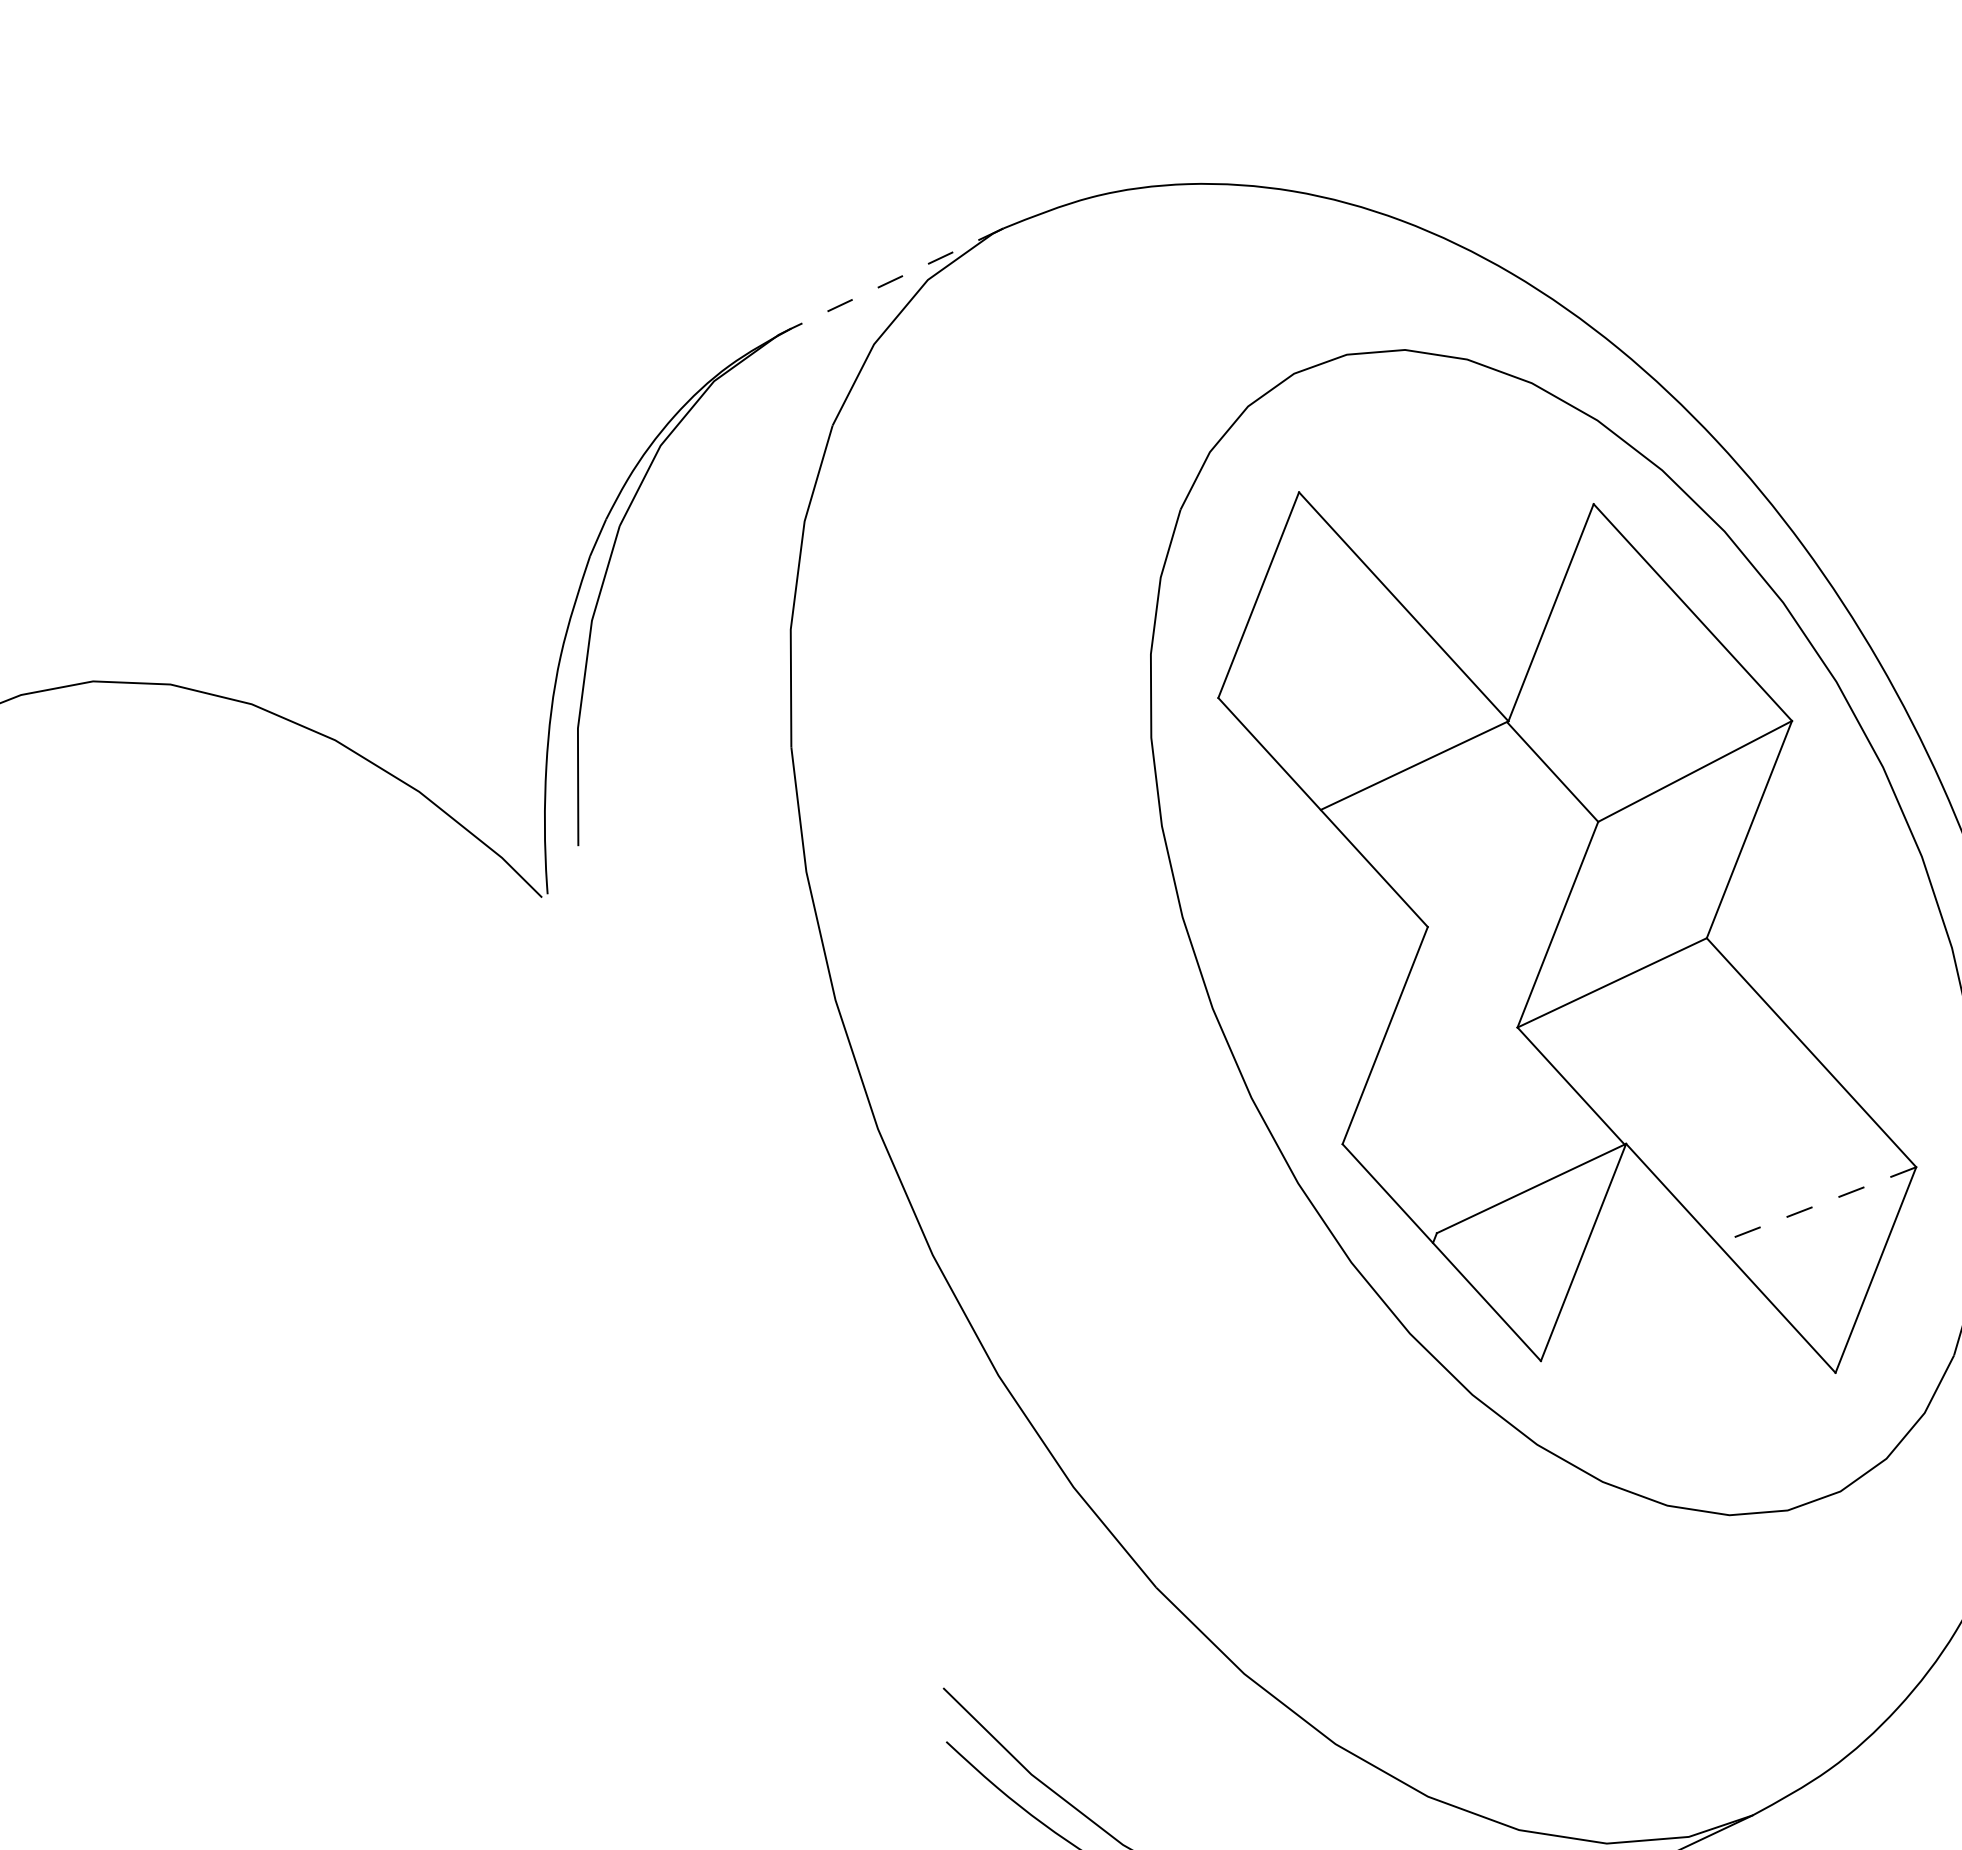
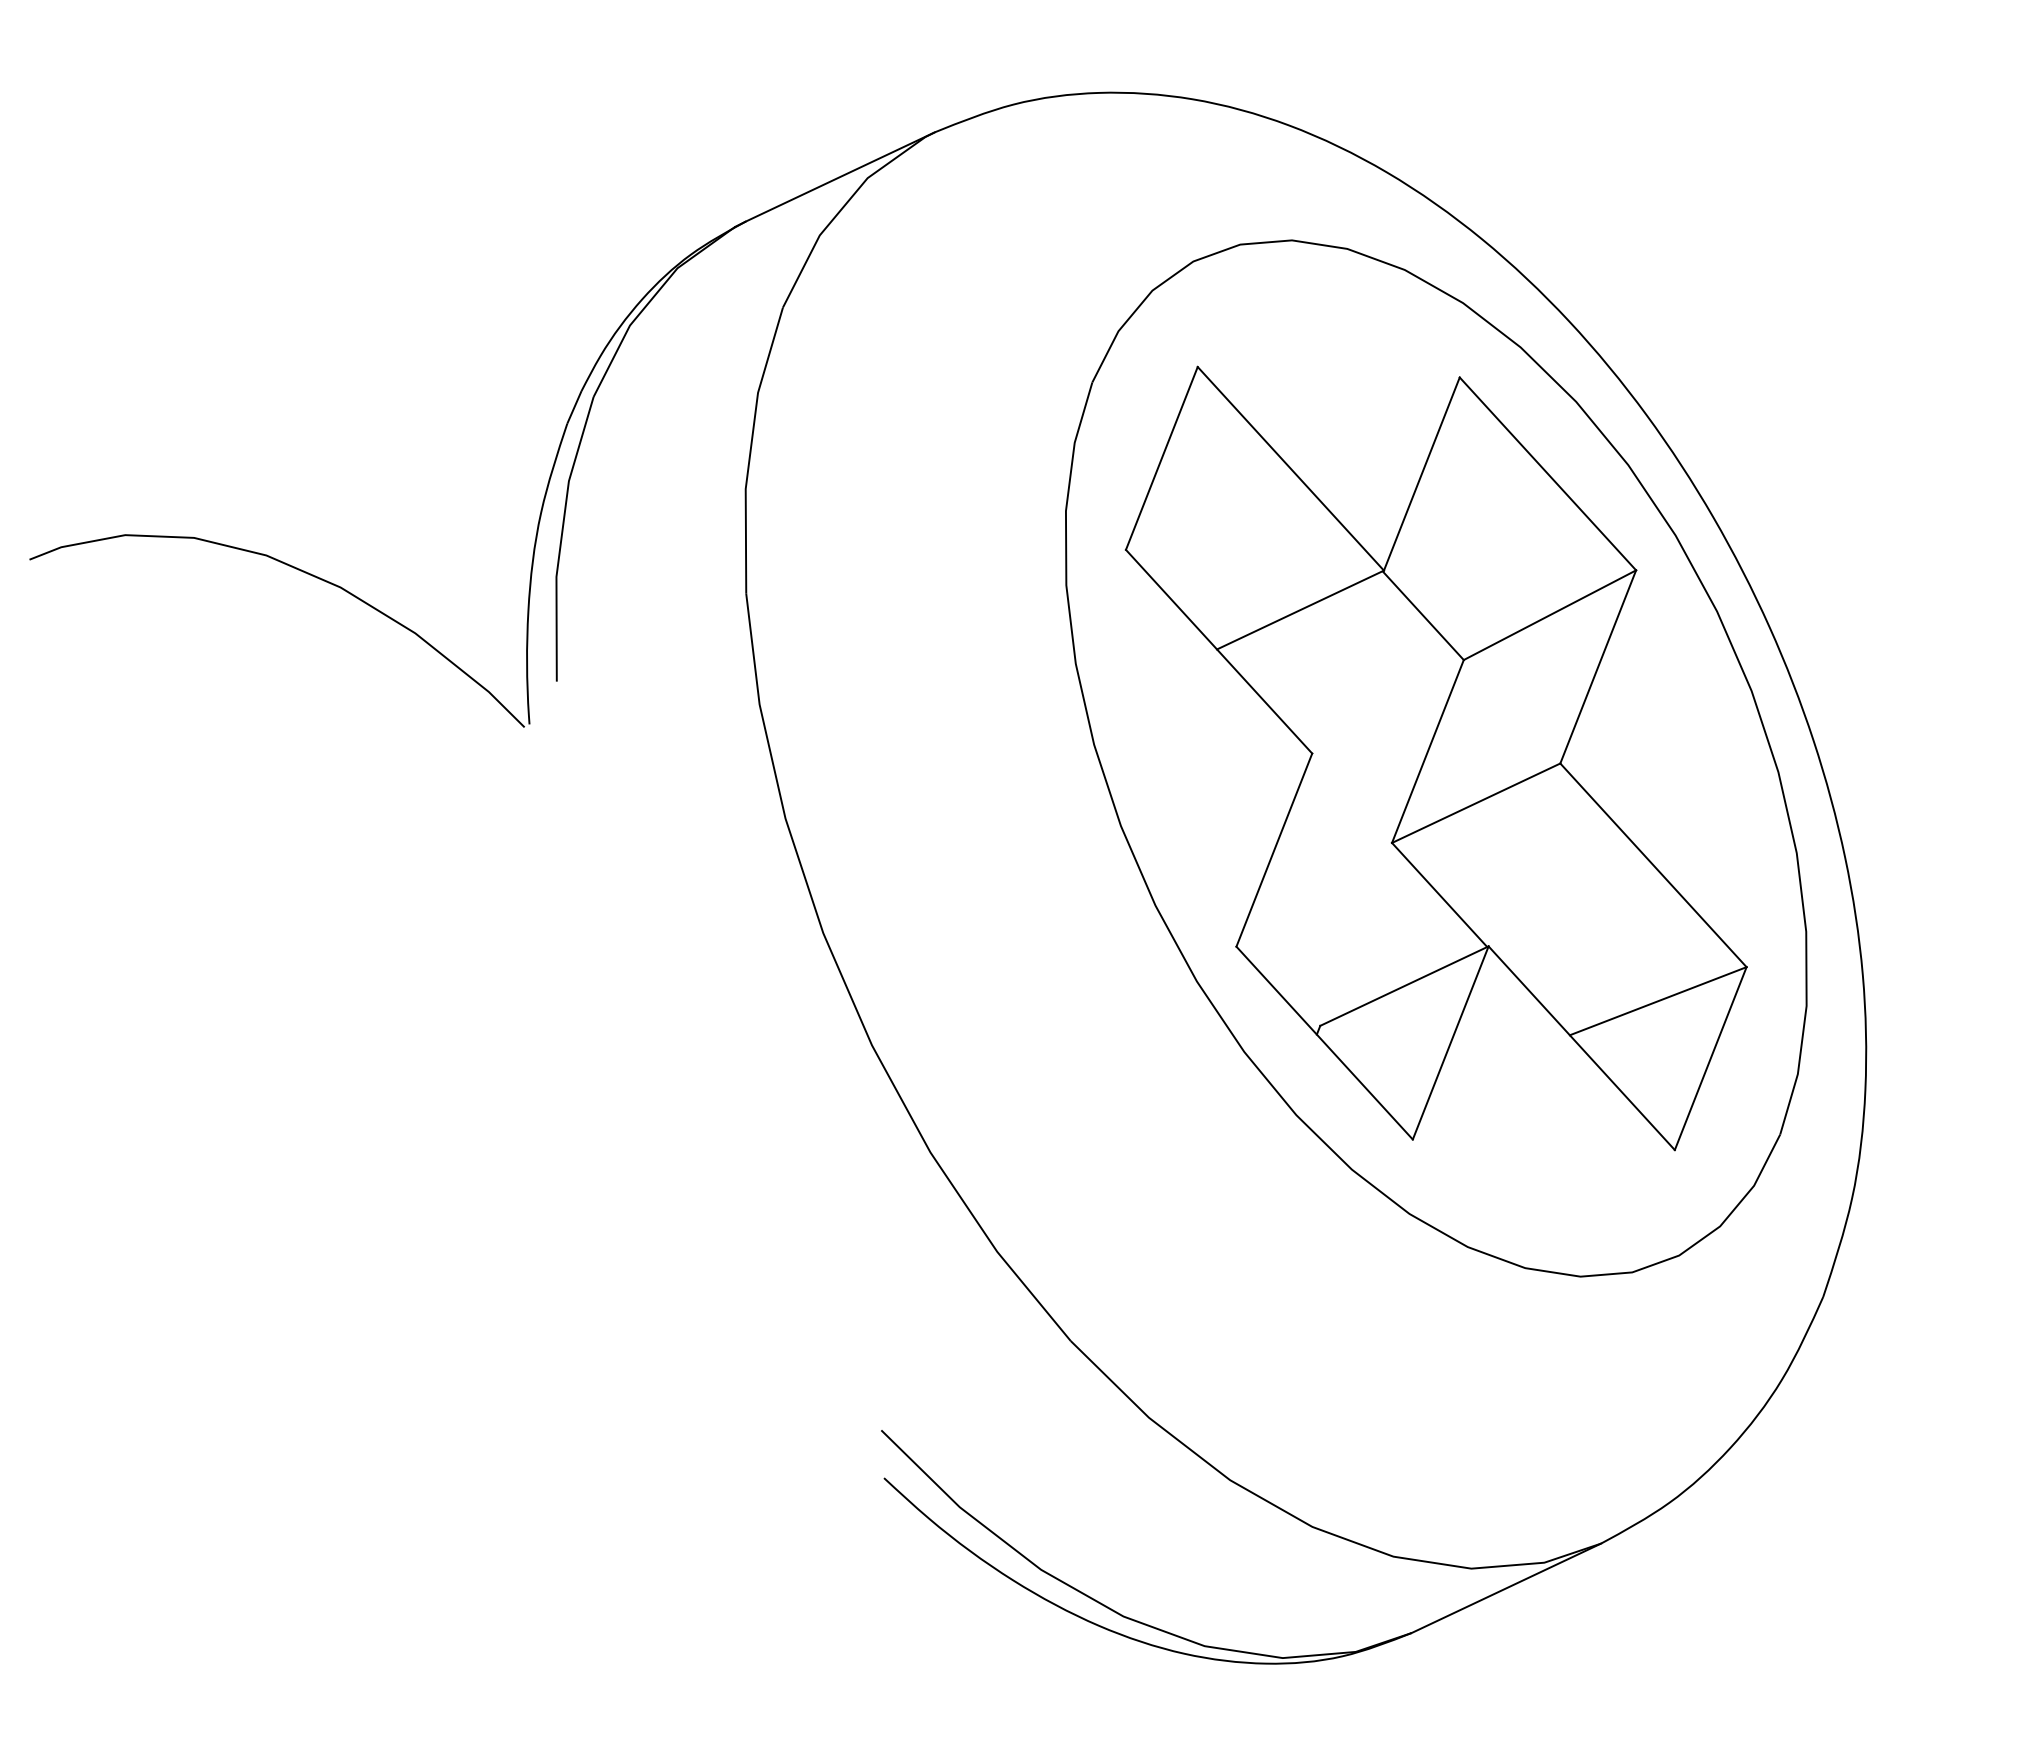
line: (897, 279) -> (840, 177), dashed -> solid
line: (1817, 1205) -> (1658, 1001), dashed -> solid

